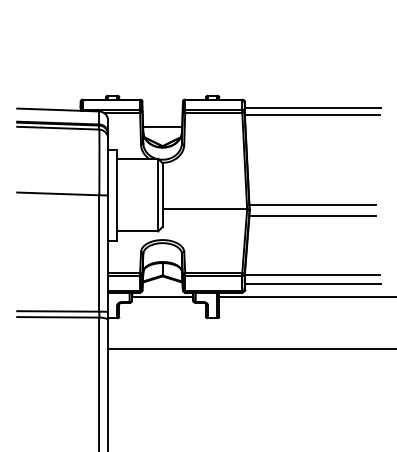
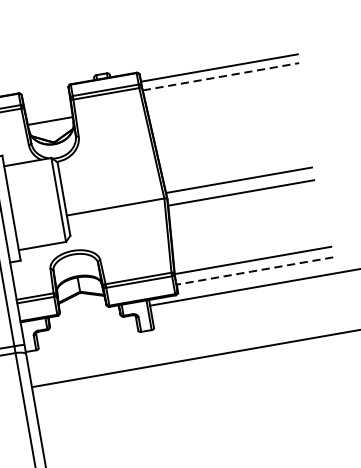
line: (312, 115) -> (220, 77), solid -> dashed
line: (312, 283) -> (254, 270), solid -> dashed
line: (162, 297) -> (84, 317), removed

